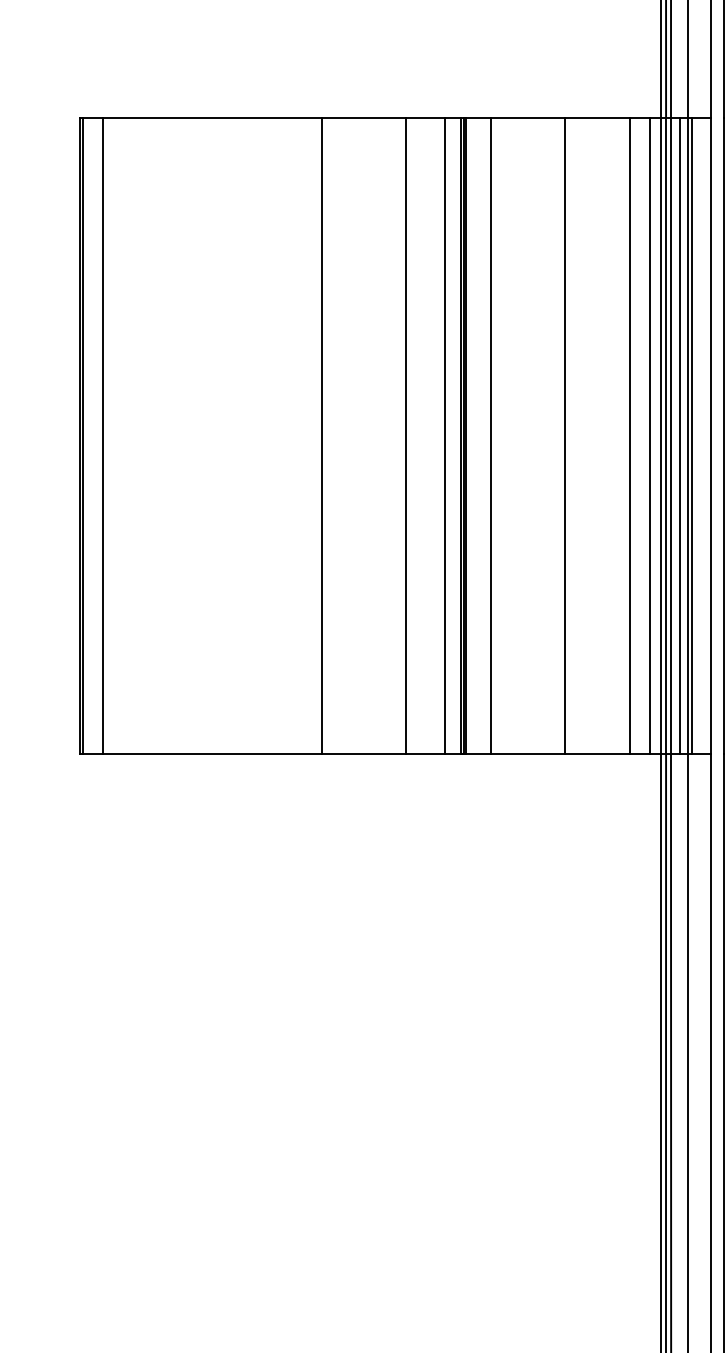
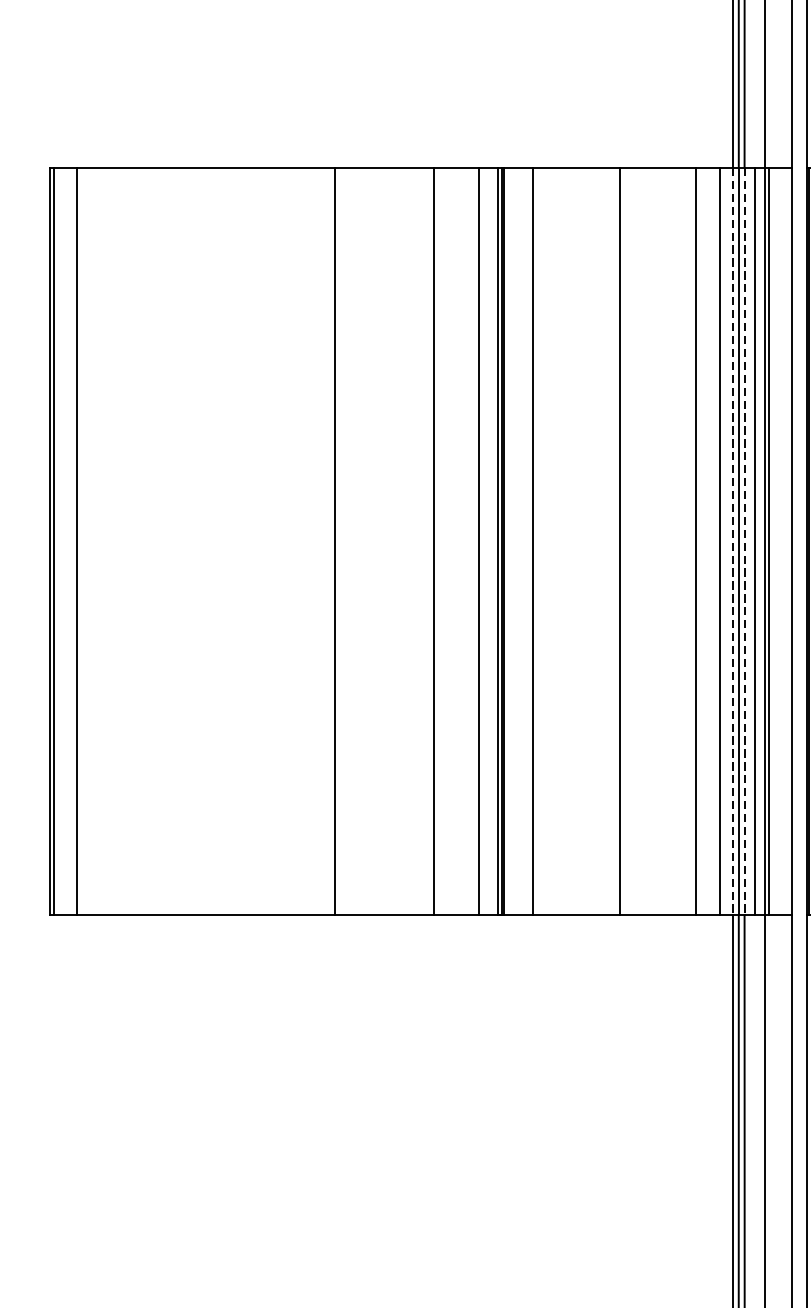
line: (661, 436) -> (733, 542), solid -> dashed
line: (670, 436) -> (743, 542), solid -> dashed

